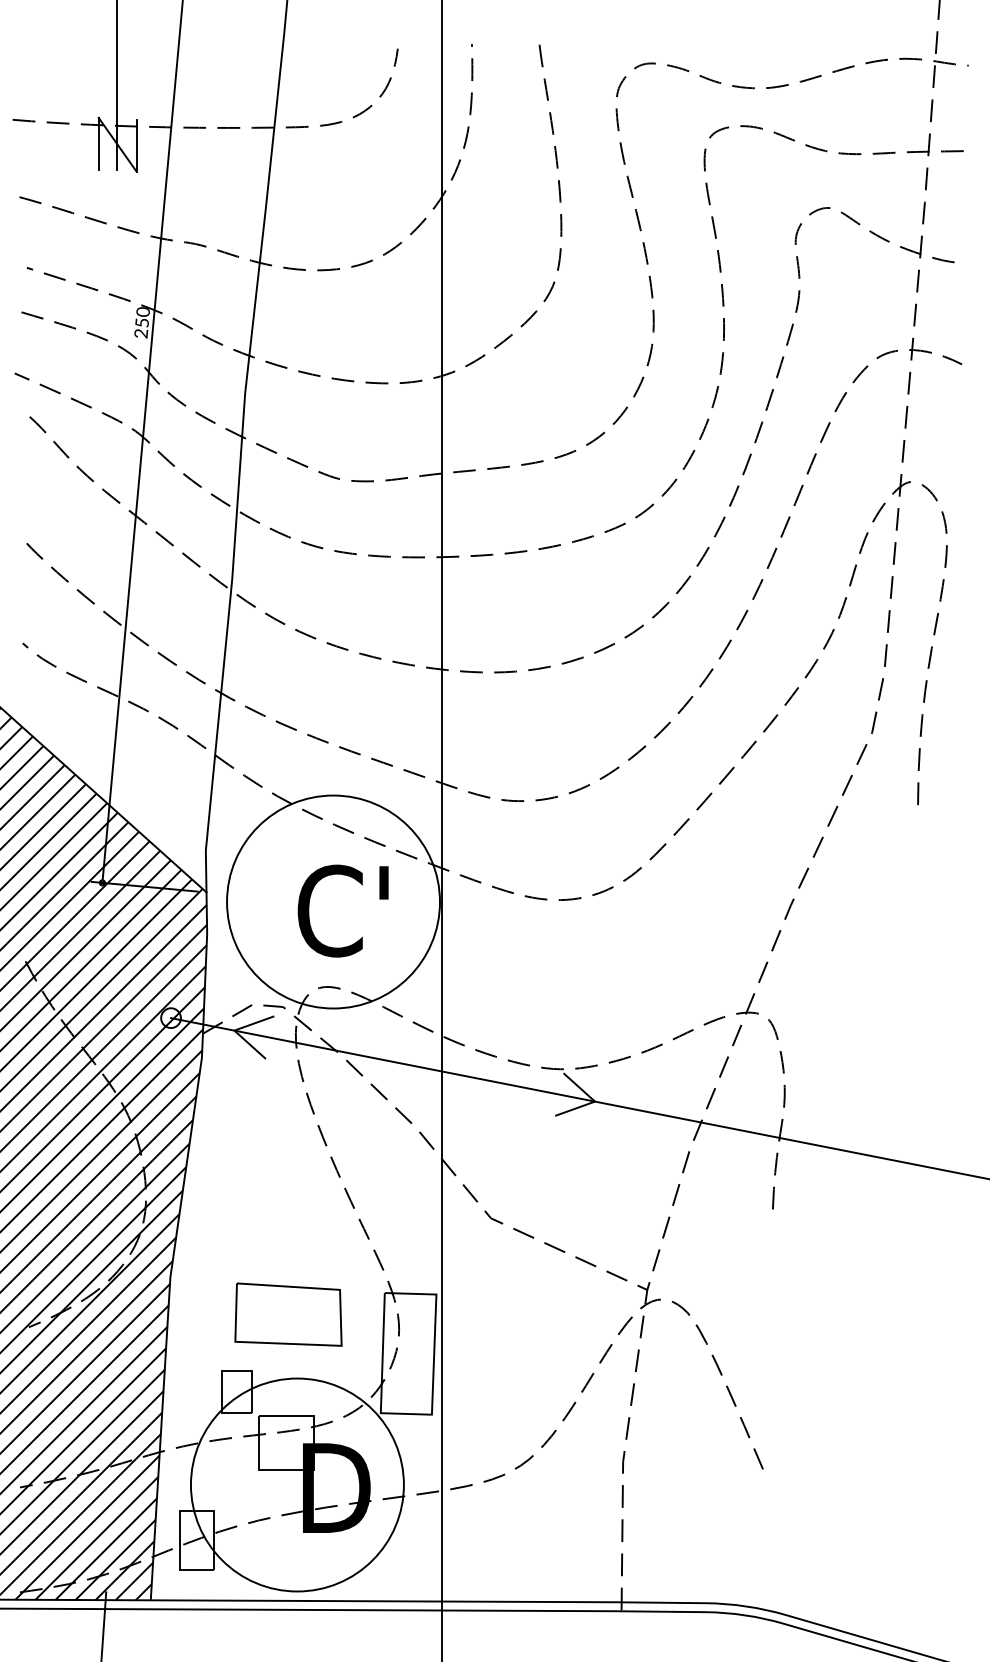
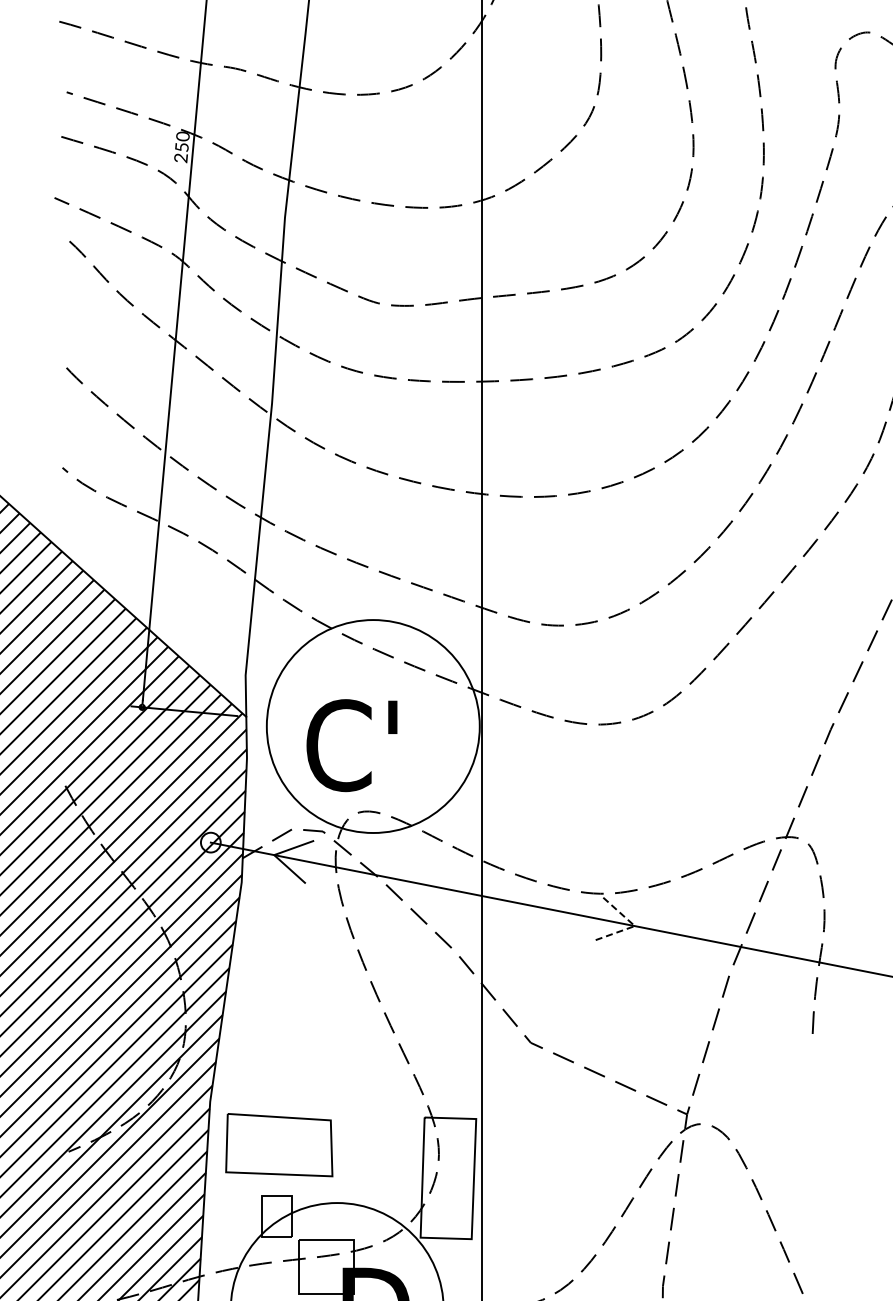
text: (342, 910) -> (351, 744), moved
line: (595, 1101) -> (635, 925), solid -> dashed
part: (288, 1314) -> (279, 1144), moved

